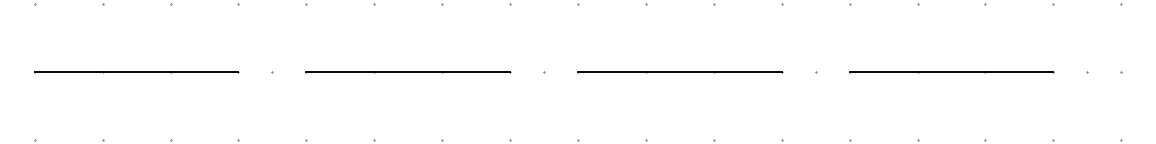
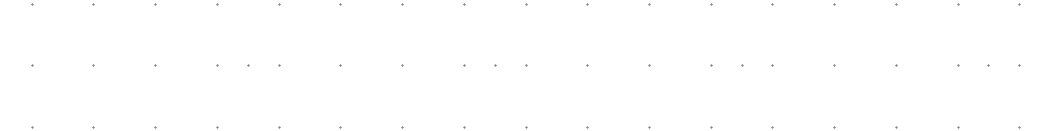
line: (136, 72) -> (124, 65), removed
line: (408, 72) -> (371, 65), removed
line: (679, 72) -> (617, 65), removed
line: (951, 72) -> (864, 65), removed

